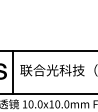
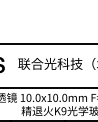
line: (12, 71) -> (10, 65), removed

